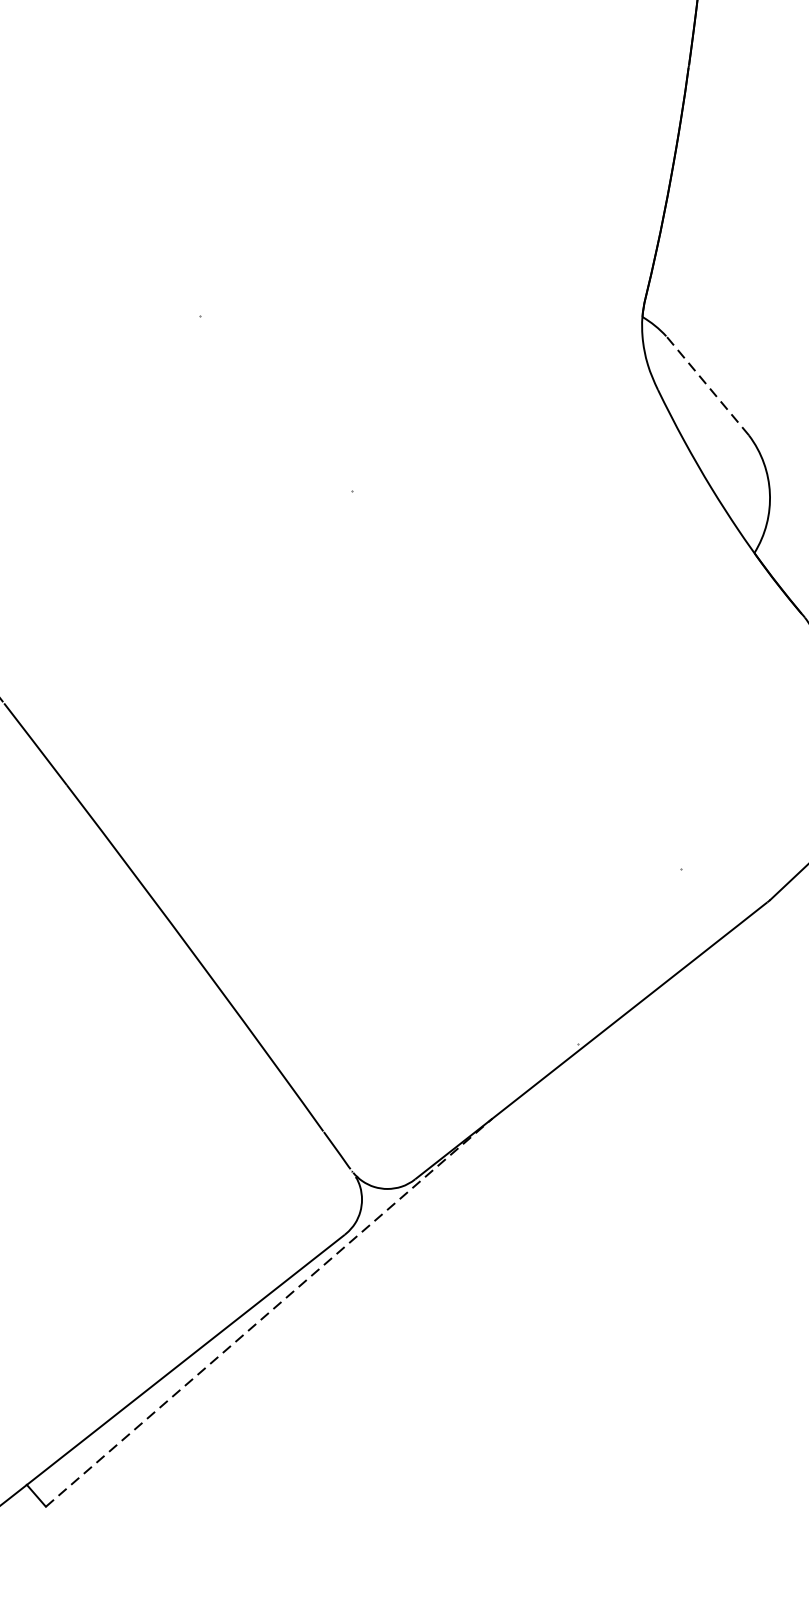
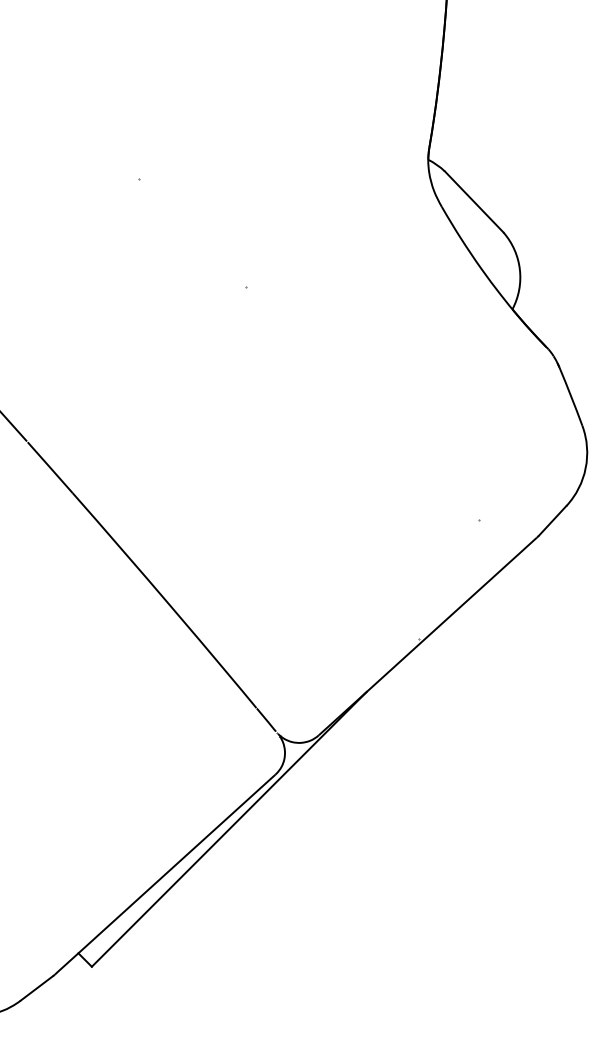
line: (706, 385) -> (473, 201), dashed -> solid
line: (269, 1312) -> (229, 829), dashed -> solid

